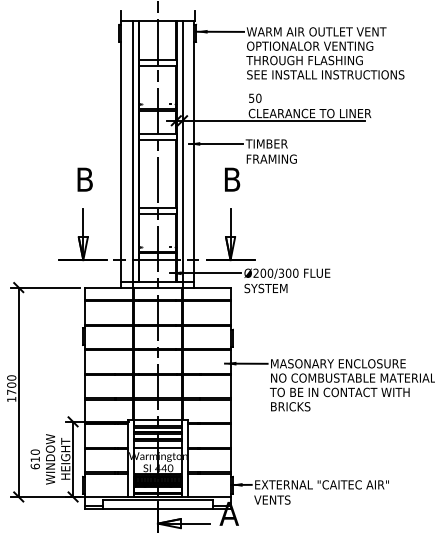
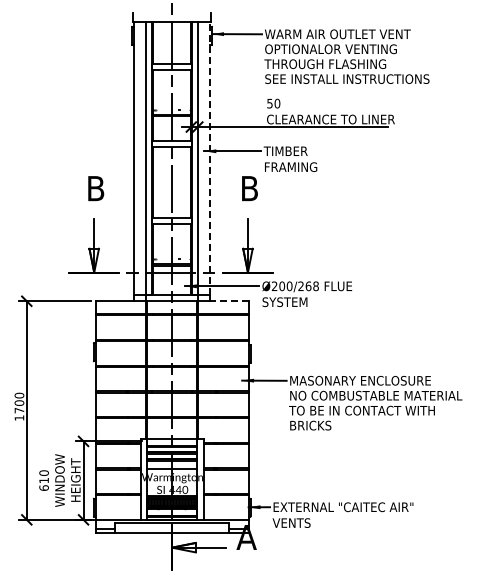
line: (194, 150) -> (210, 158), solid -> dashed
text: (288, 273) -> (308, 286), Ø200/300 -> Ø200/268
line: (211, 287) -> (228, 301), solid -> dashed

